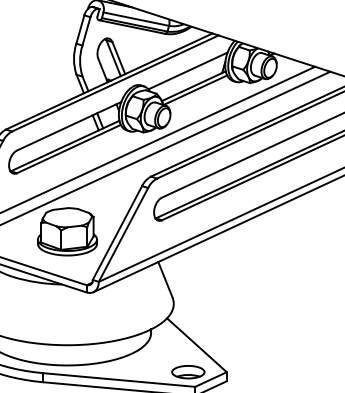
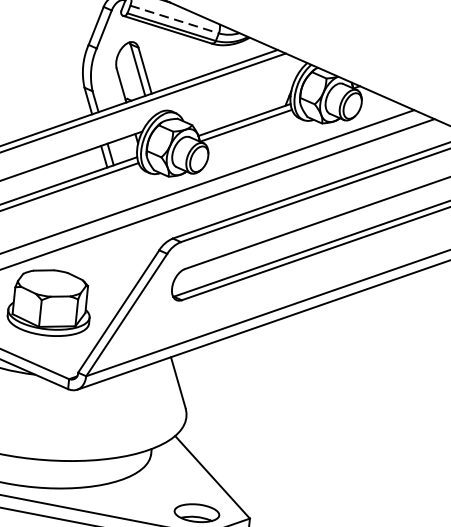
line: (136, 19) -> (174, 20), solid -> dashed
line: (187, 70) -> (237, 97), removed

